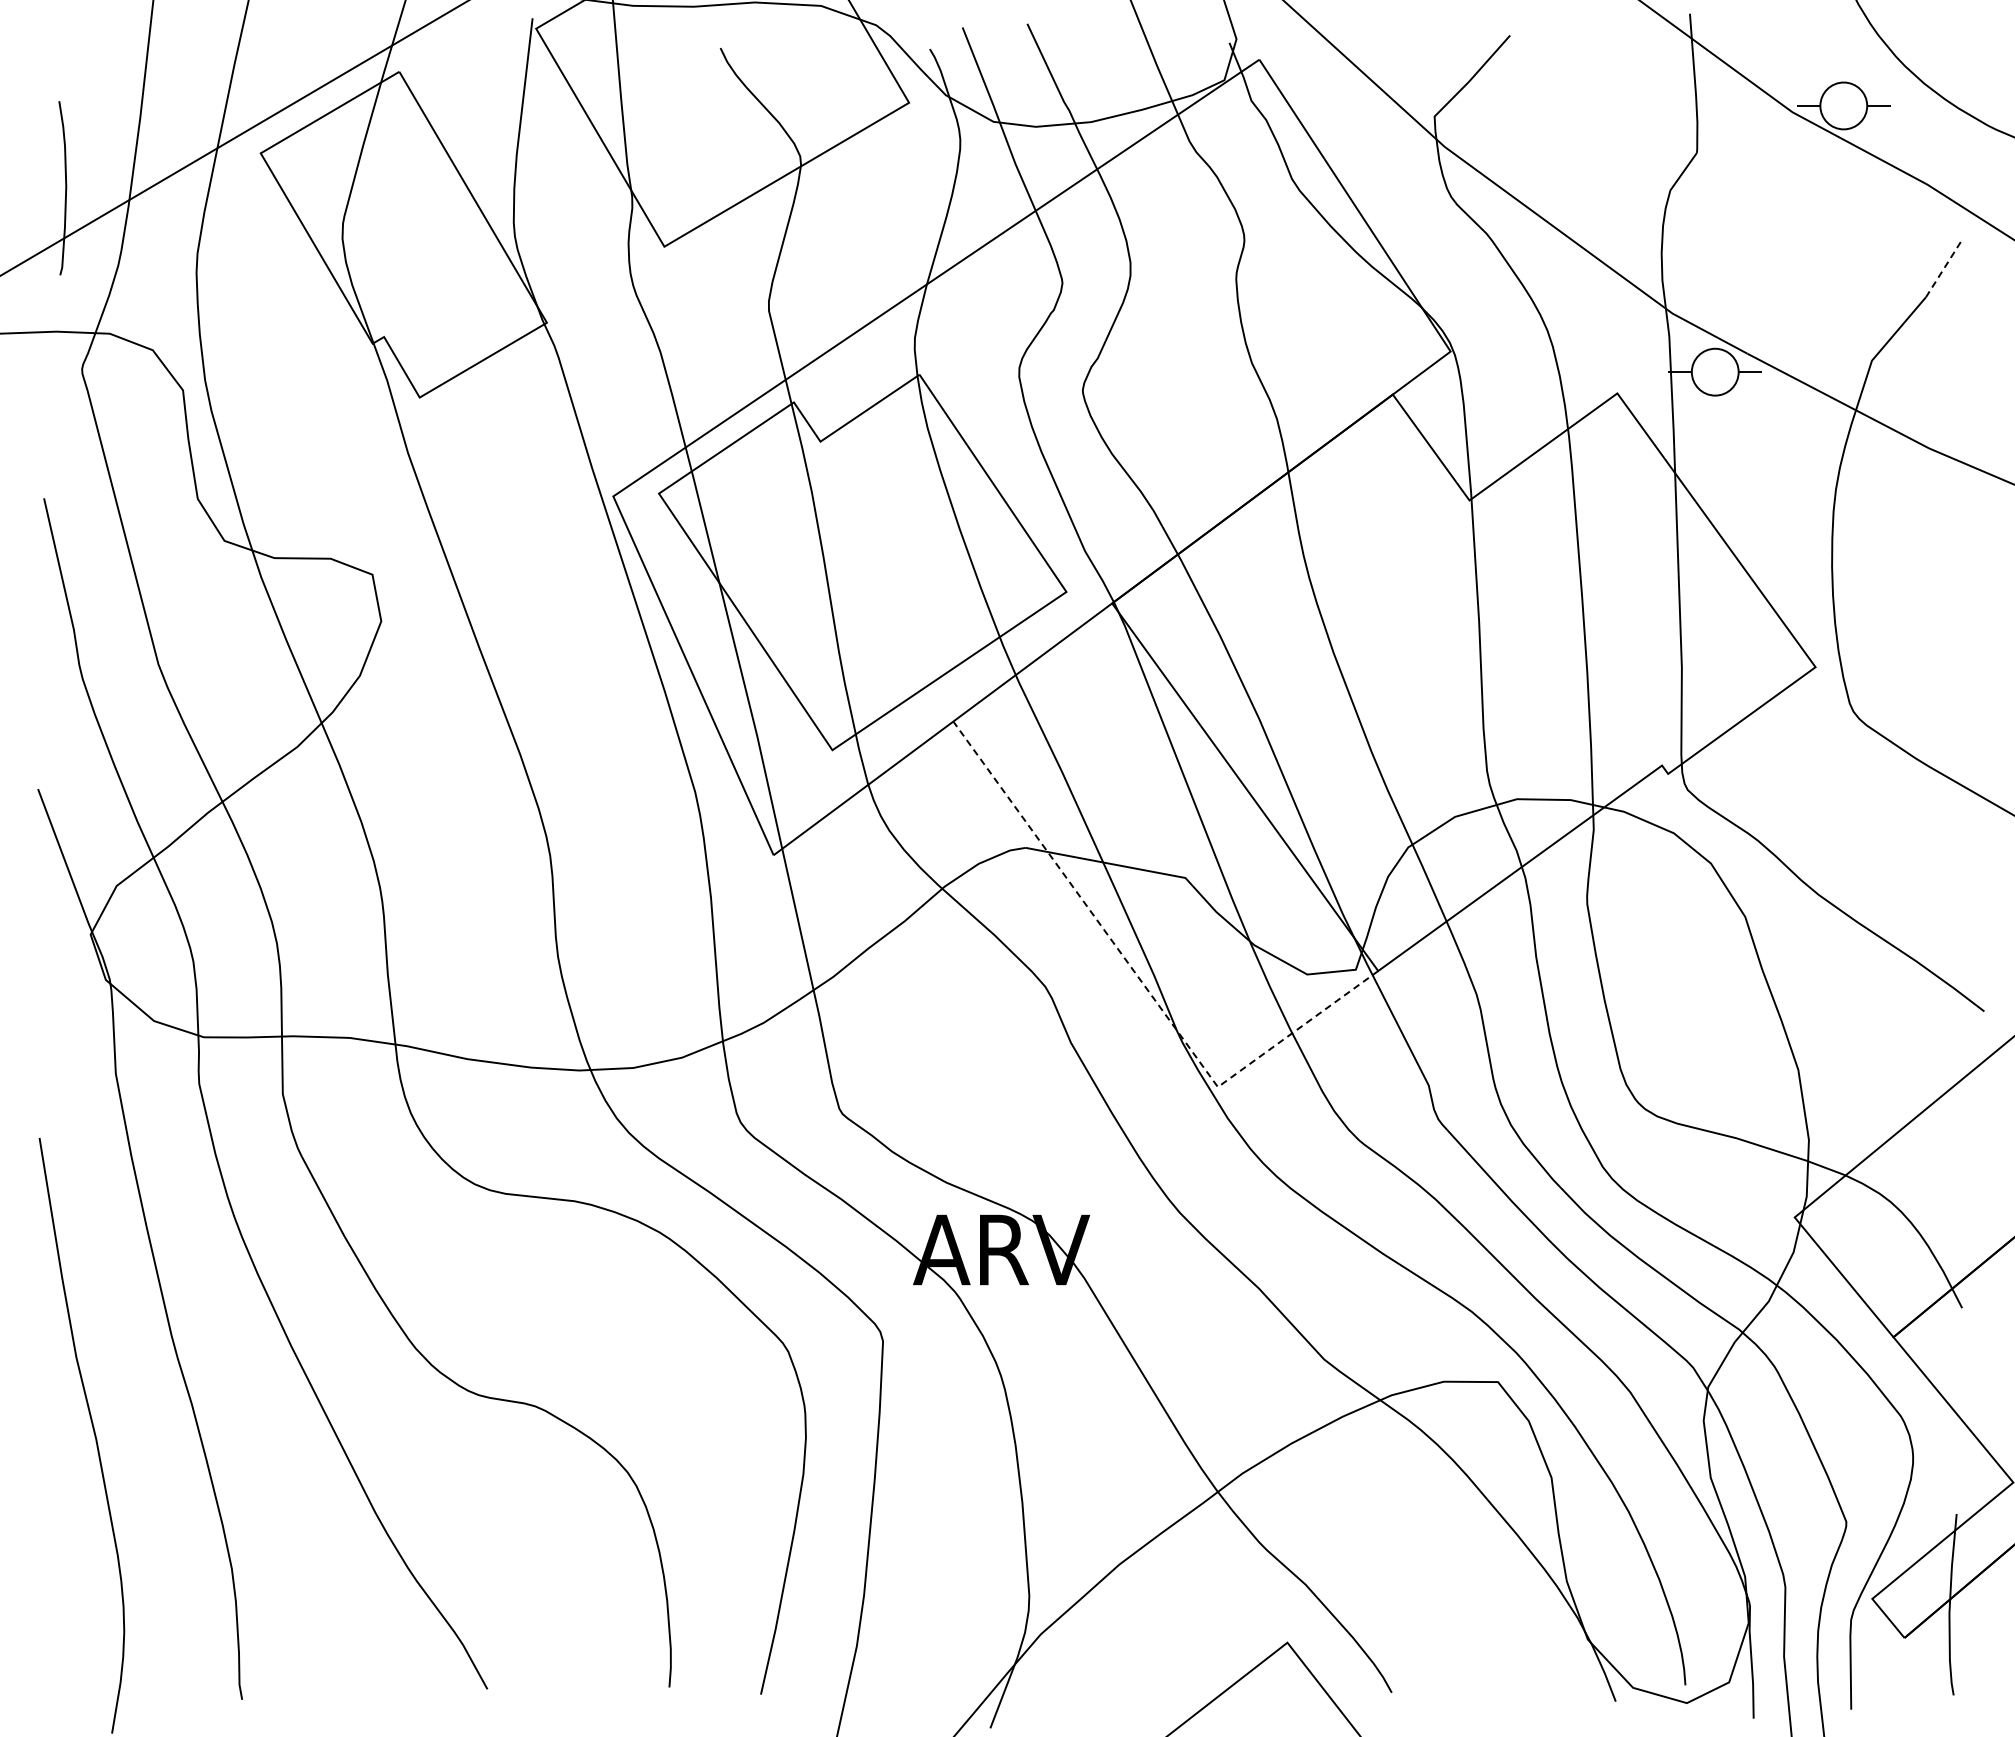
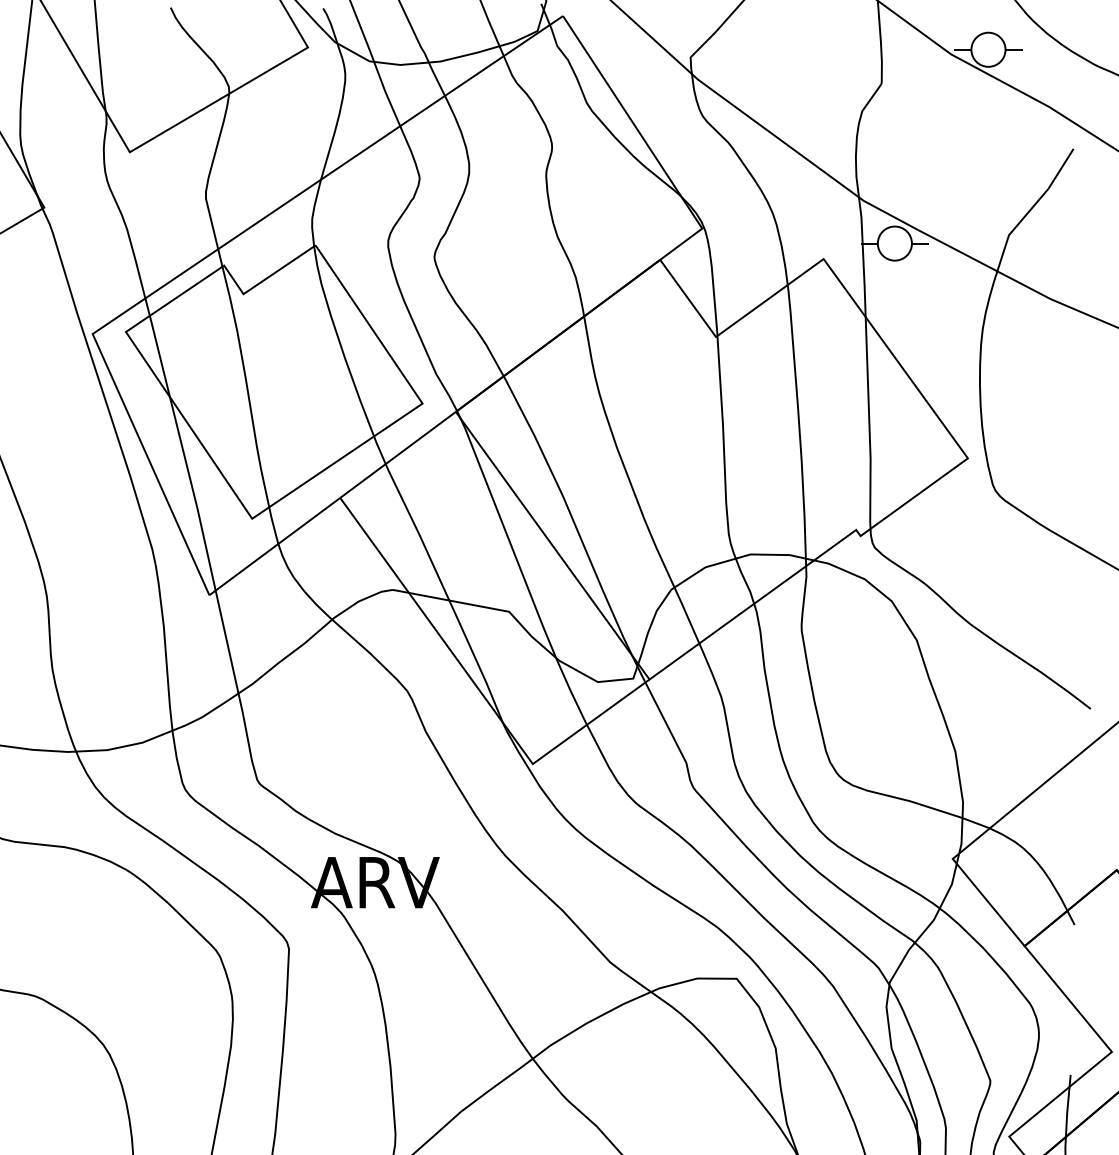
line: (1943, 269) -> (1061, 168), dashed -> solid
line: (1143, 984) -> (478, 689), dashed -> solid

